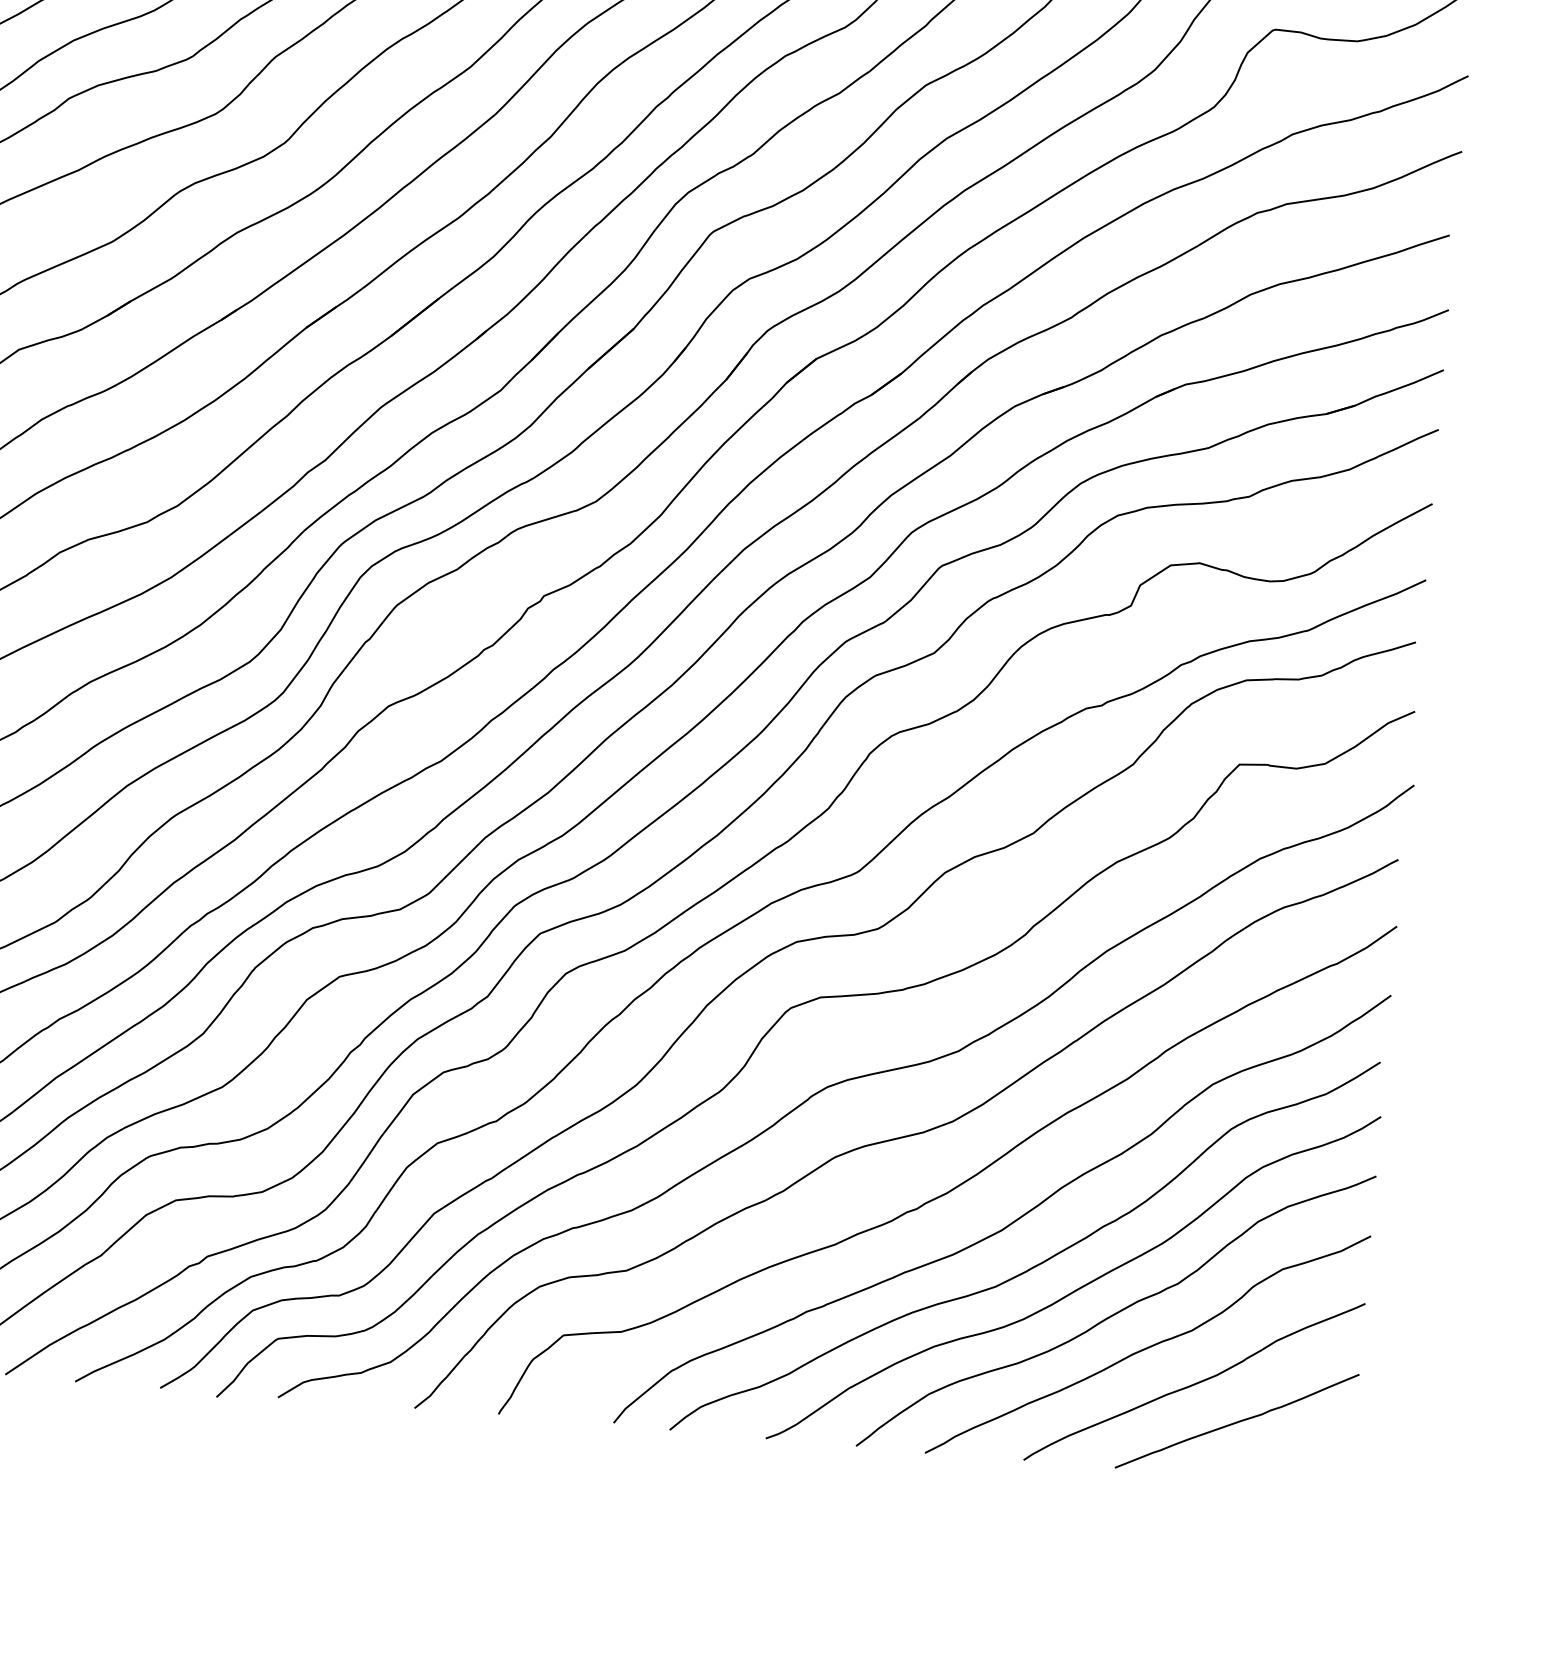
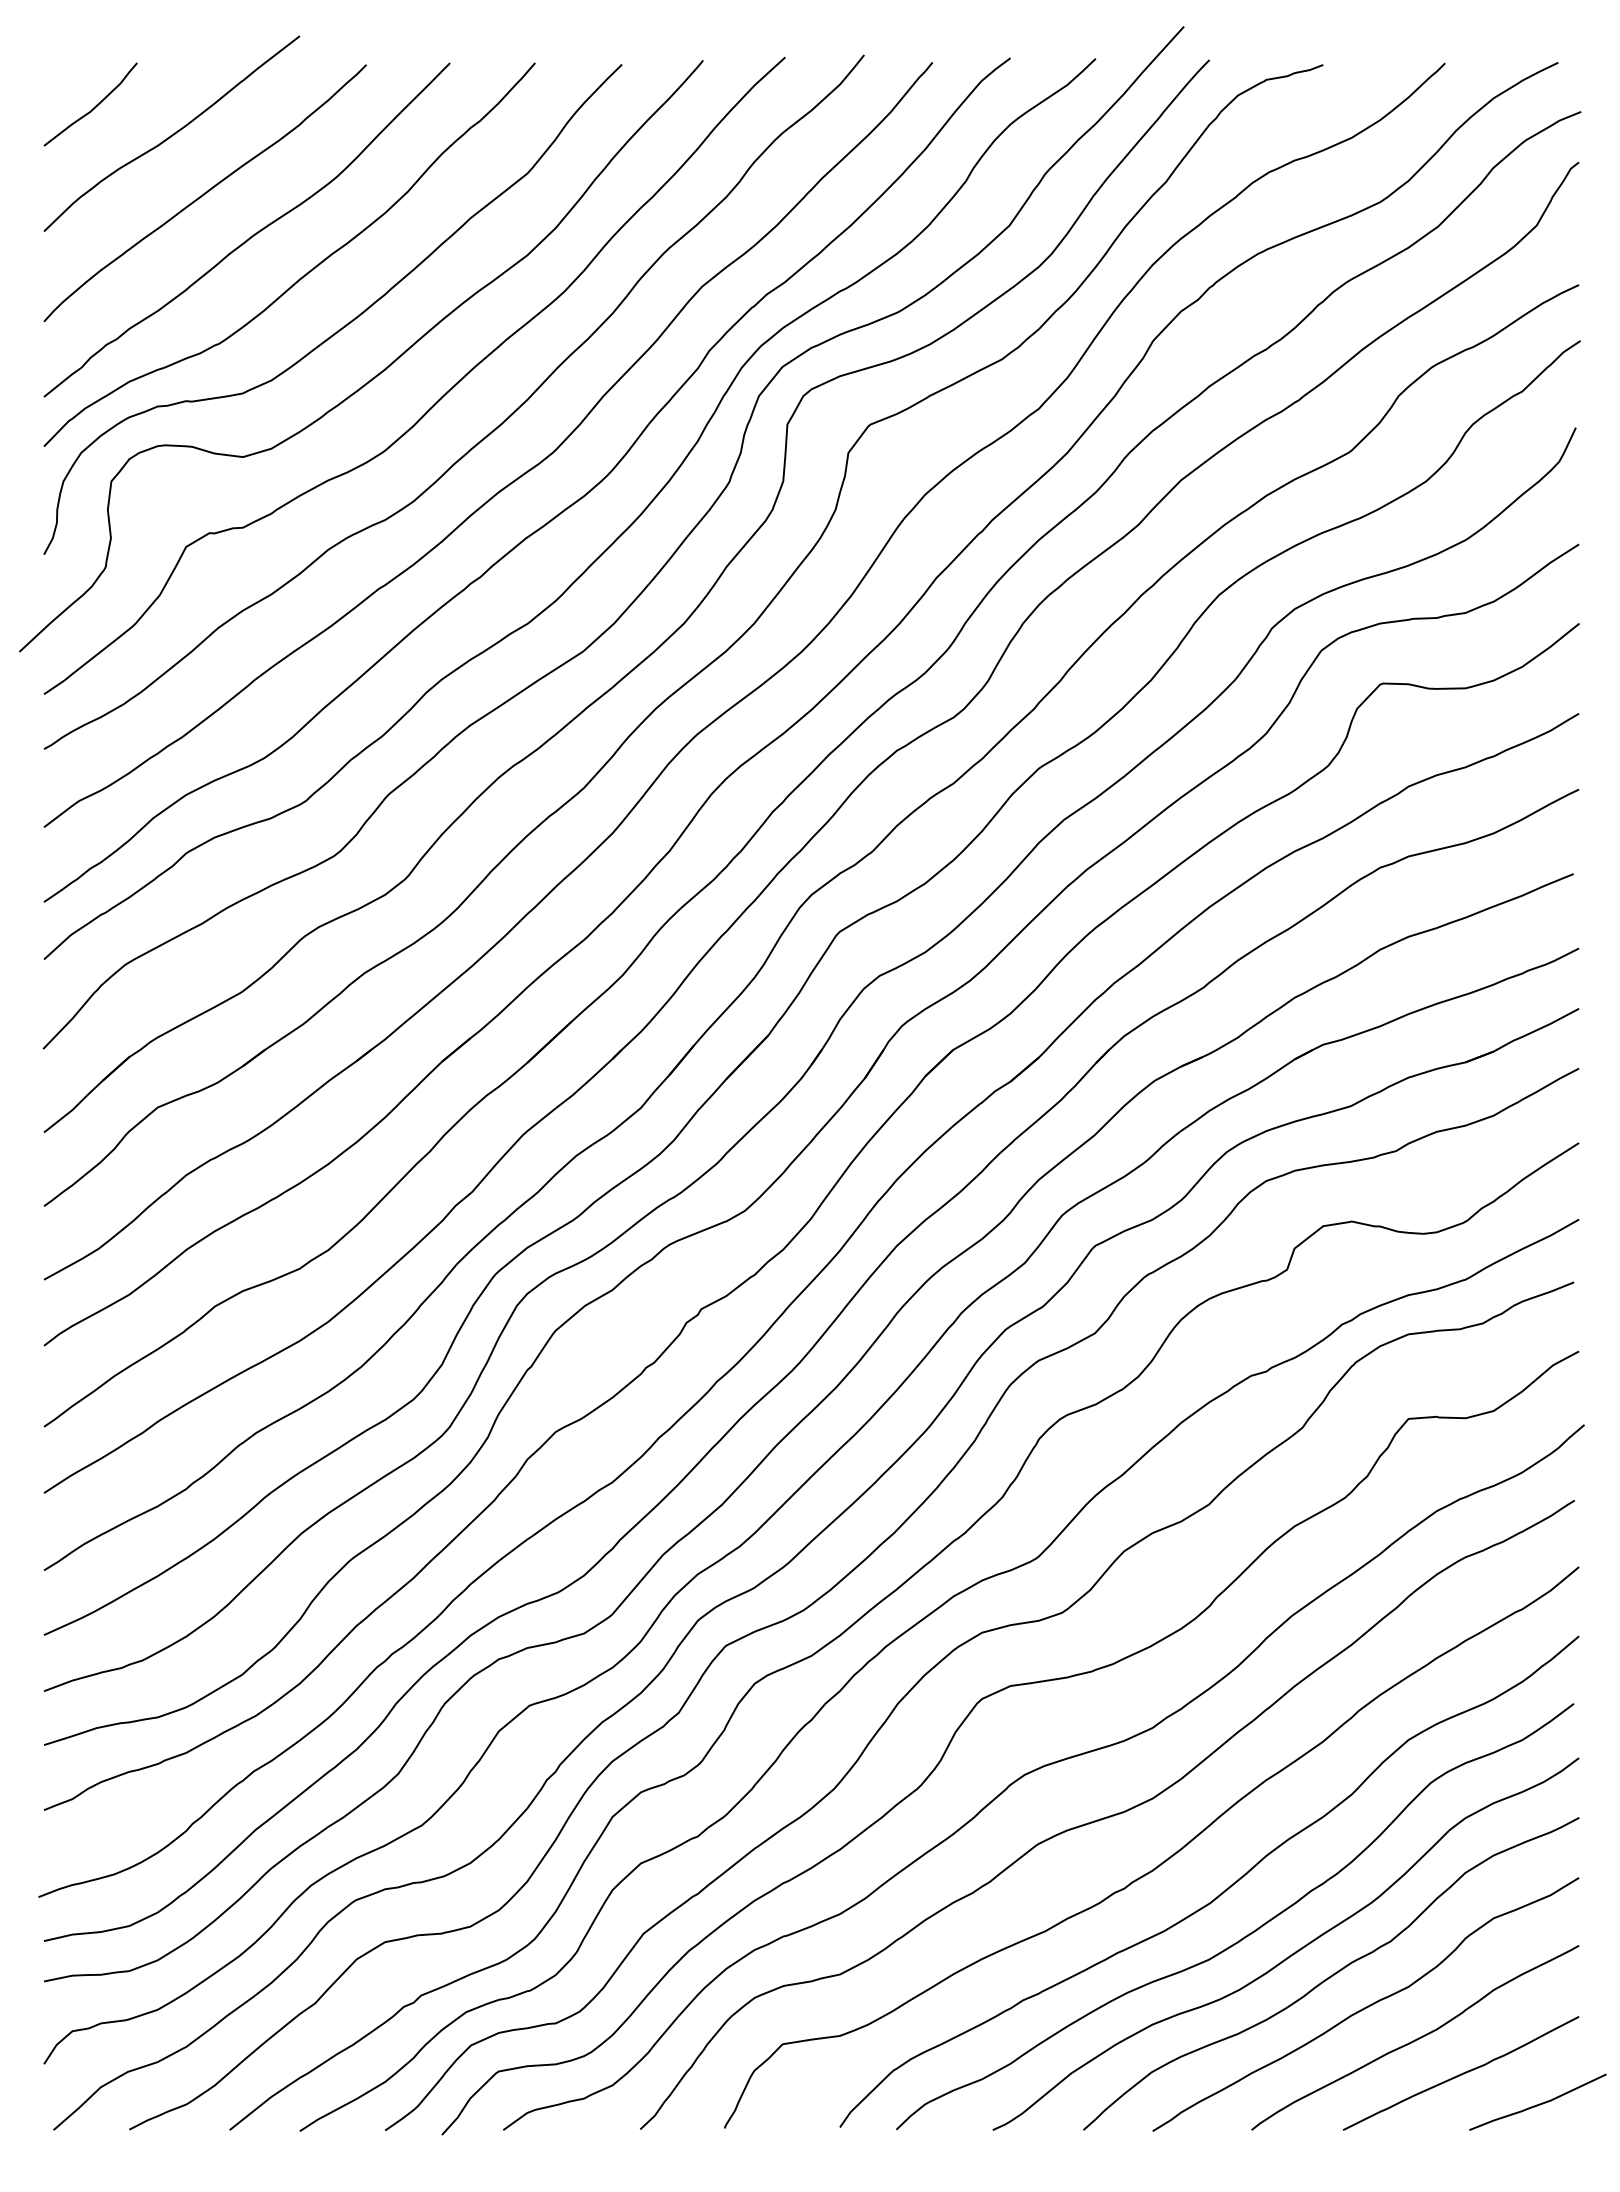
curve: (1312, 1457) -> (1539, 2103), added

